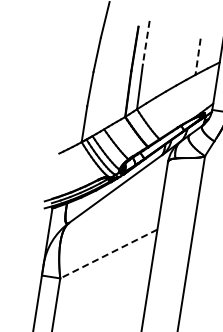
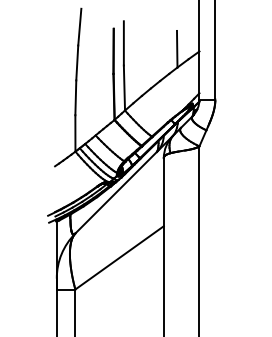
line: (145, 42) -> (123, 43), dashed -> solid
line: (198, 57) -> (177, 49), dashed -> solid
line: (108, 254) -> (119, 258), dashed -> solid

